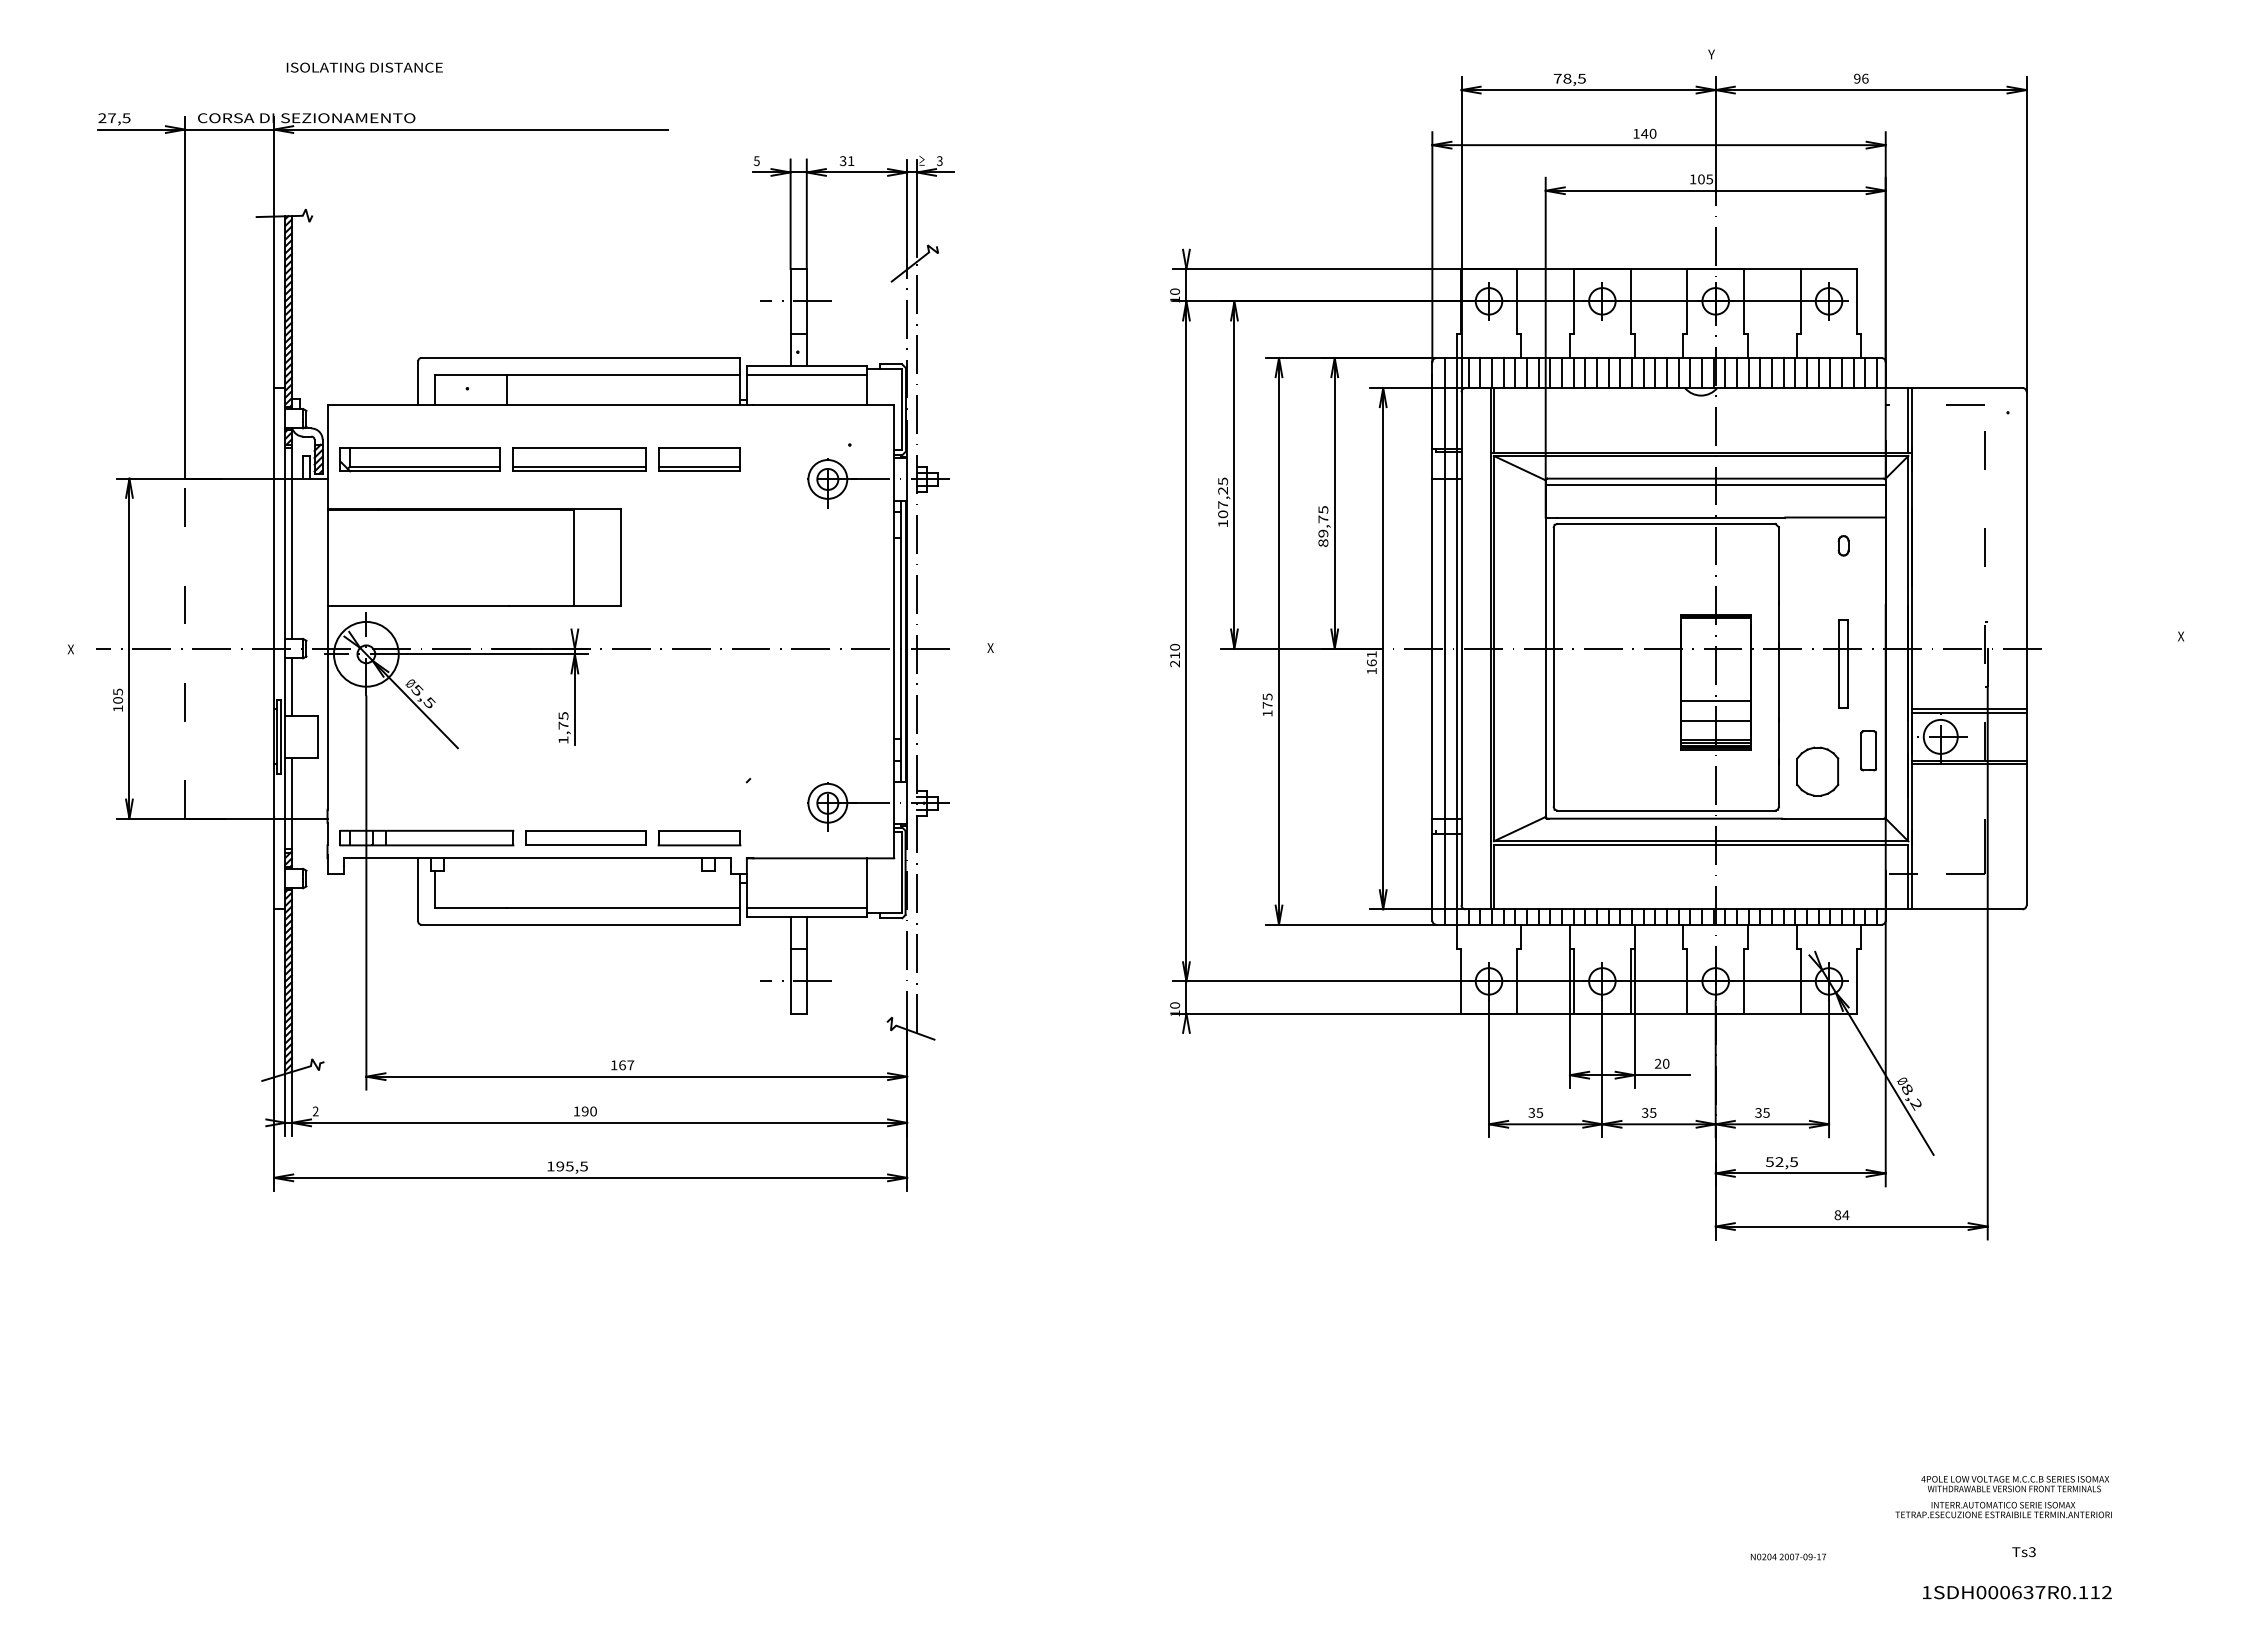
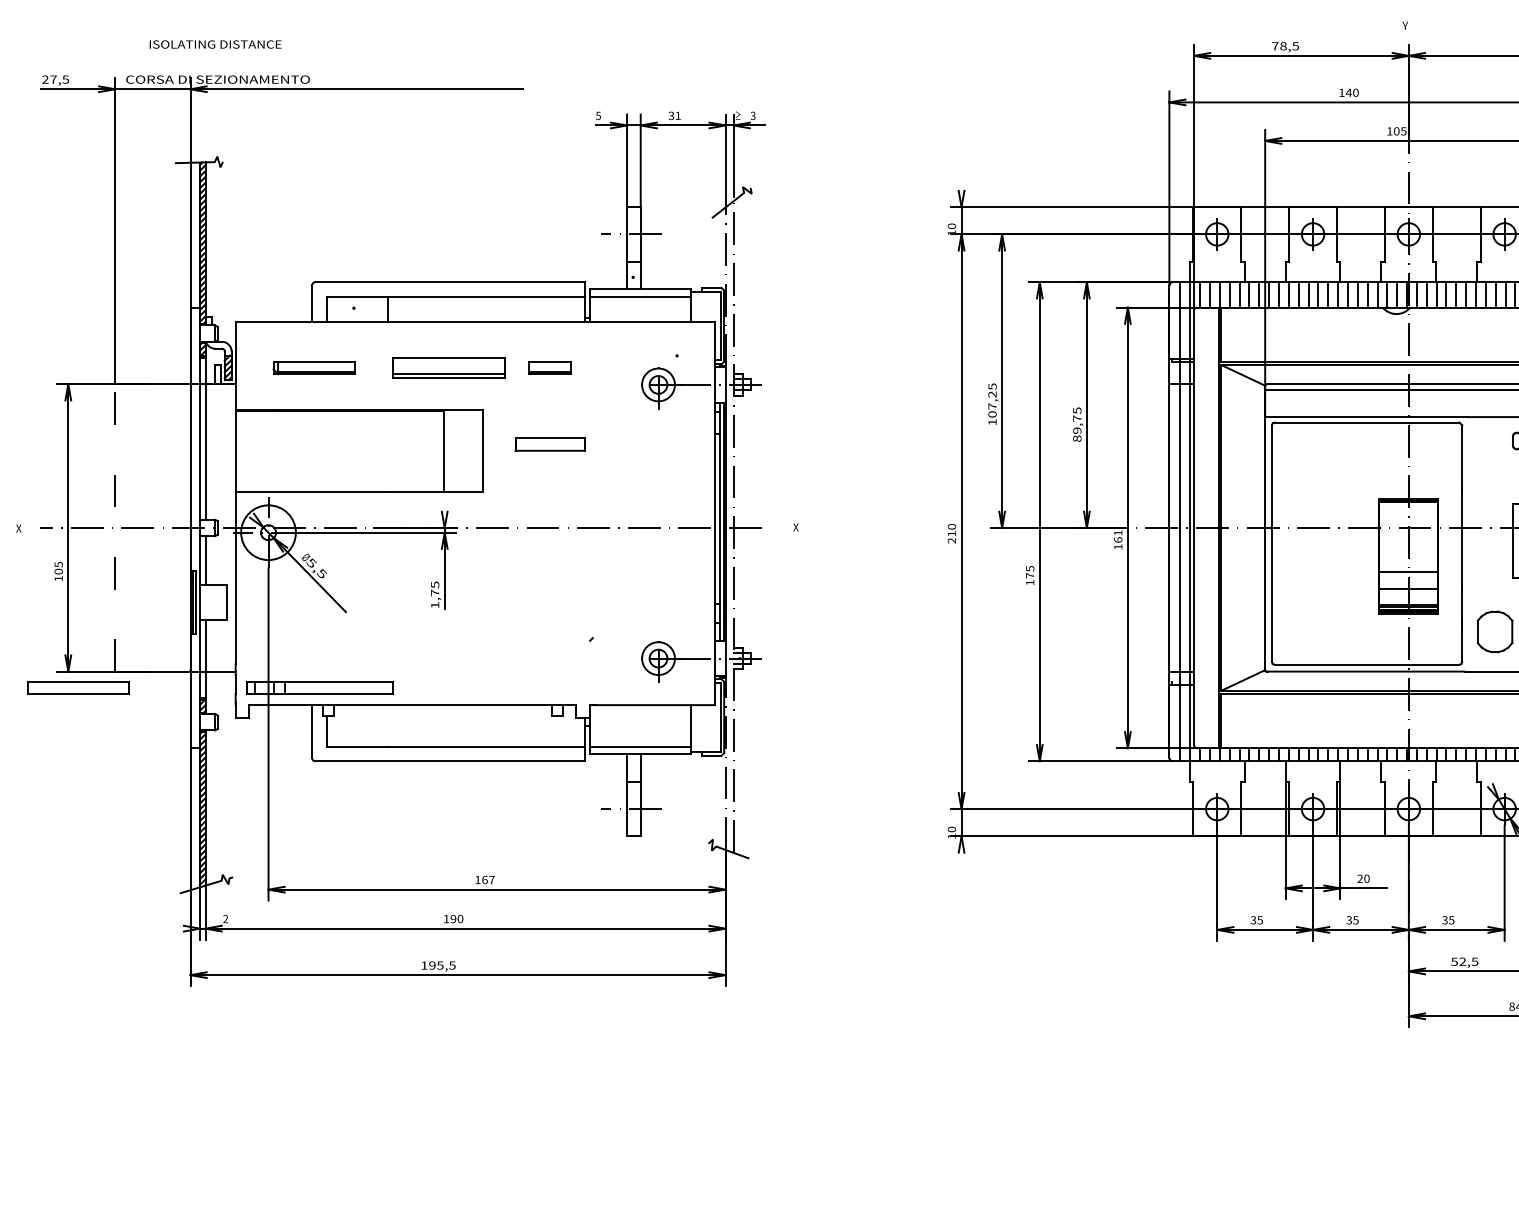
text: (364, 67) -> (215, 44), moved
part: (419, 459) -> (313, 368), size x0.6
part: (699, 459) -> (550, 368), size x0.6
part: (585, 837) -> (78, 687), moved
part: (699, 838) -> (550, 444), moved

